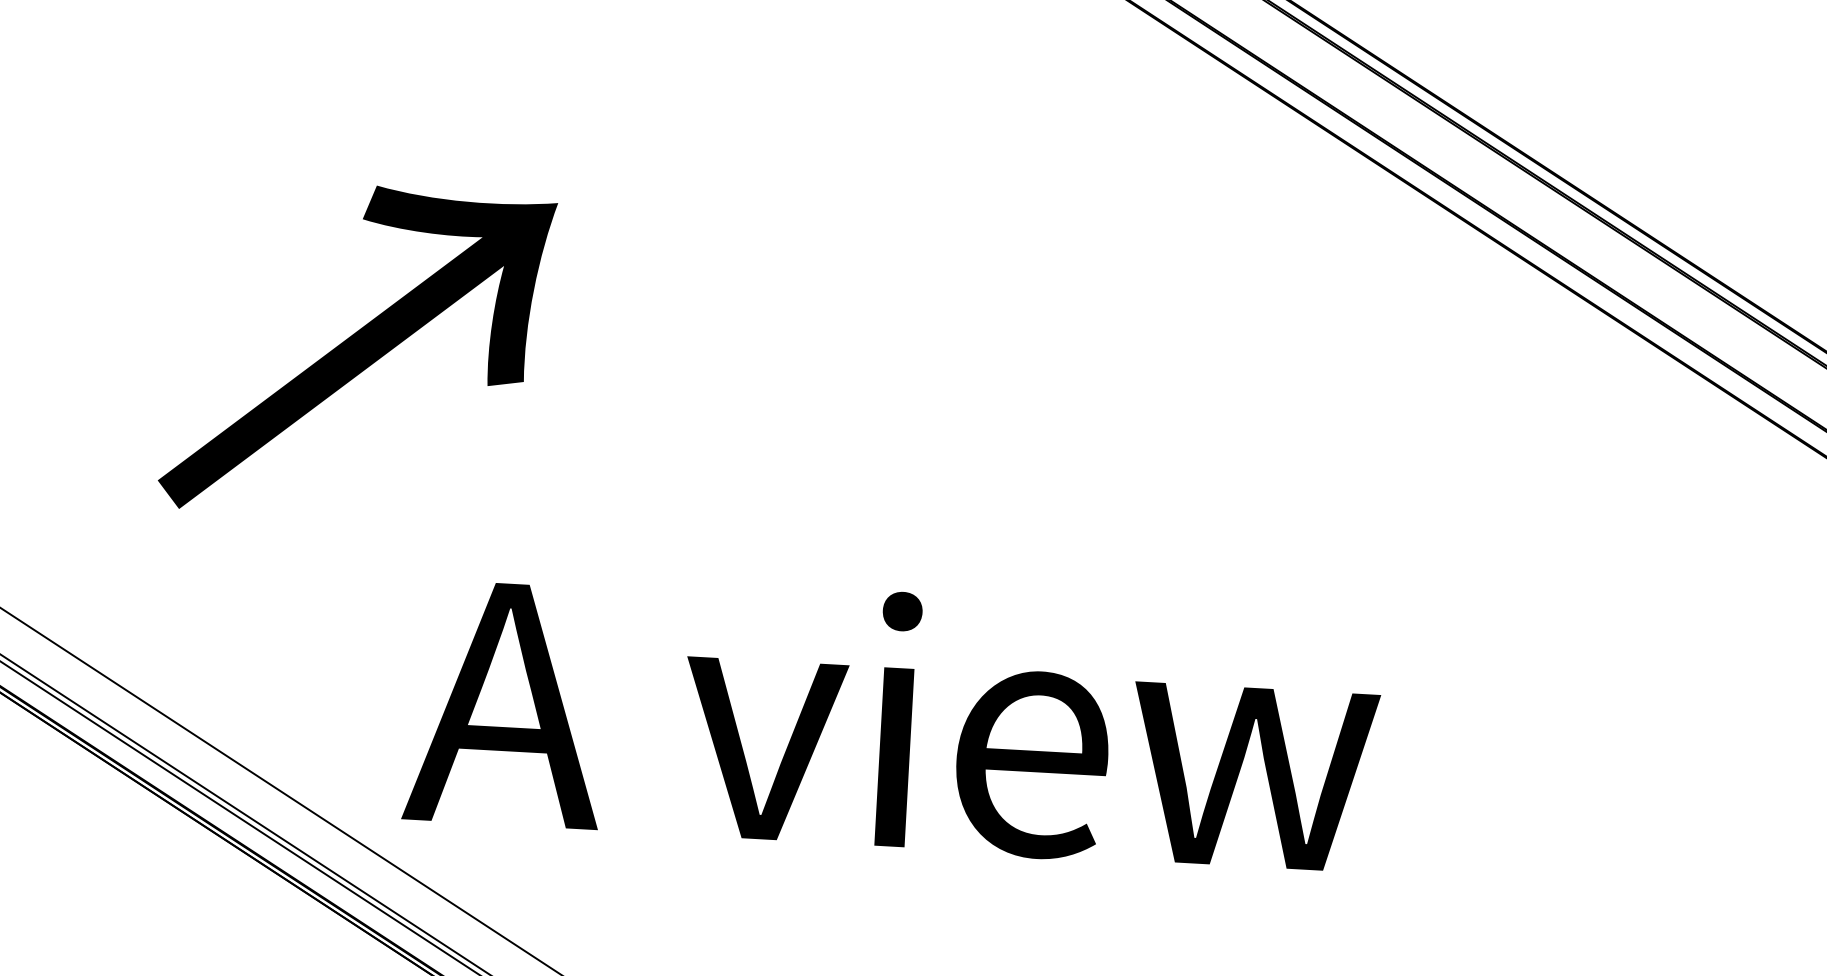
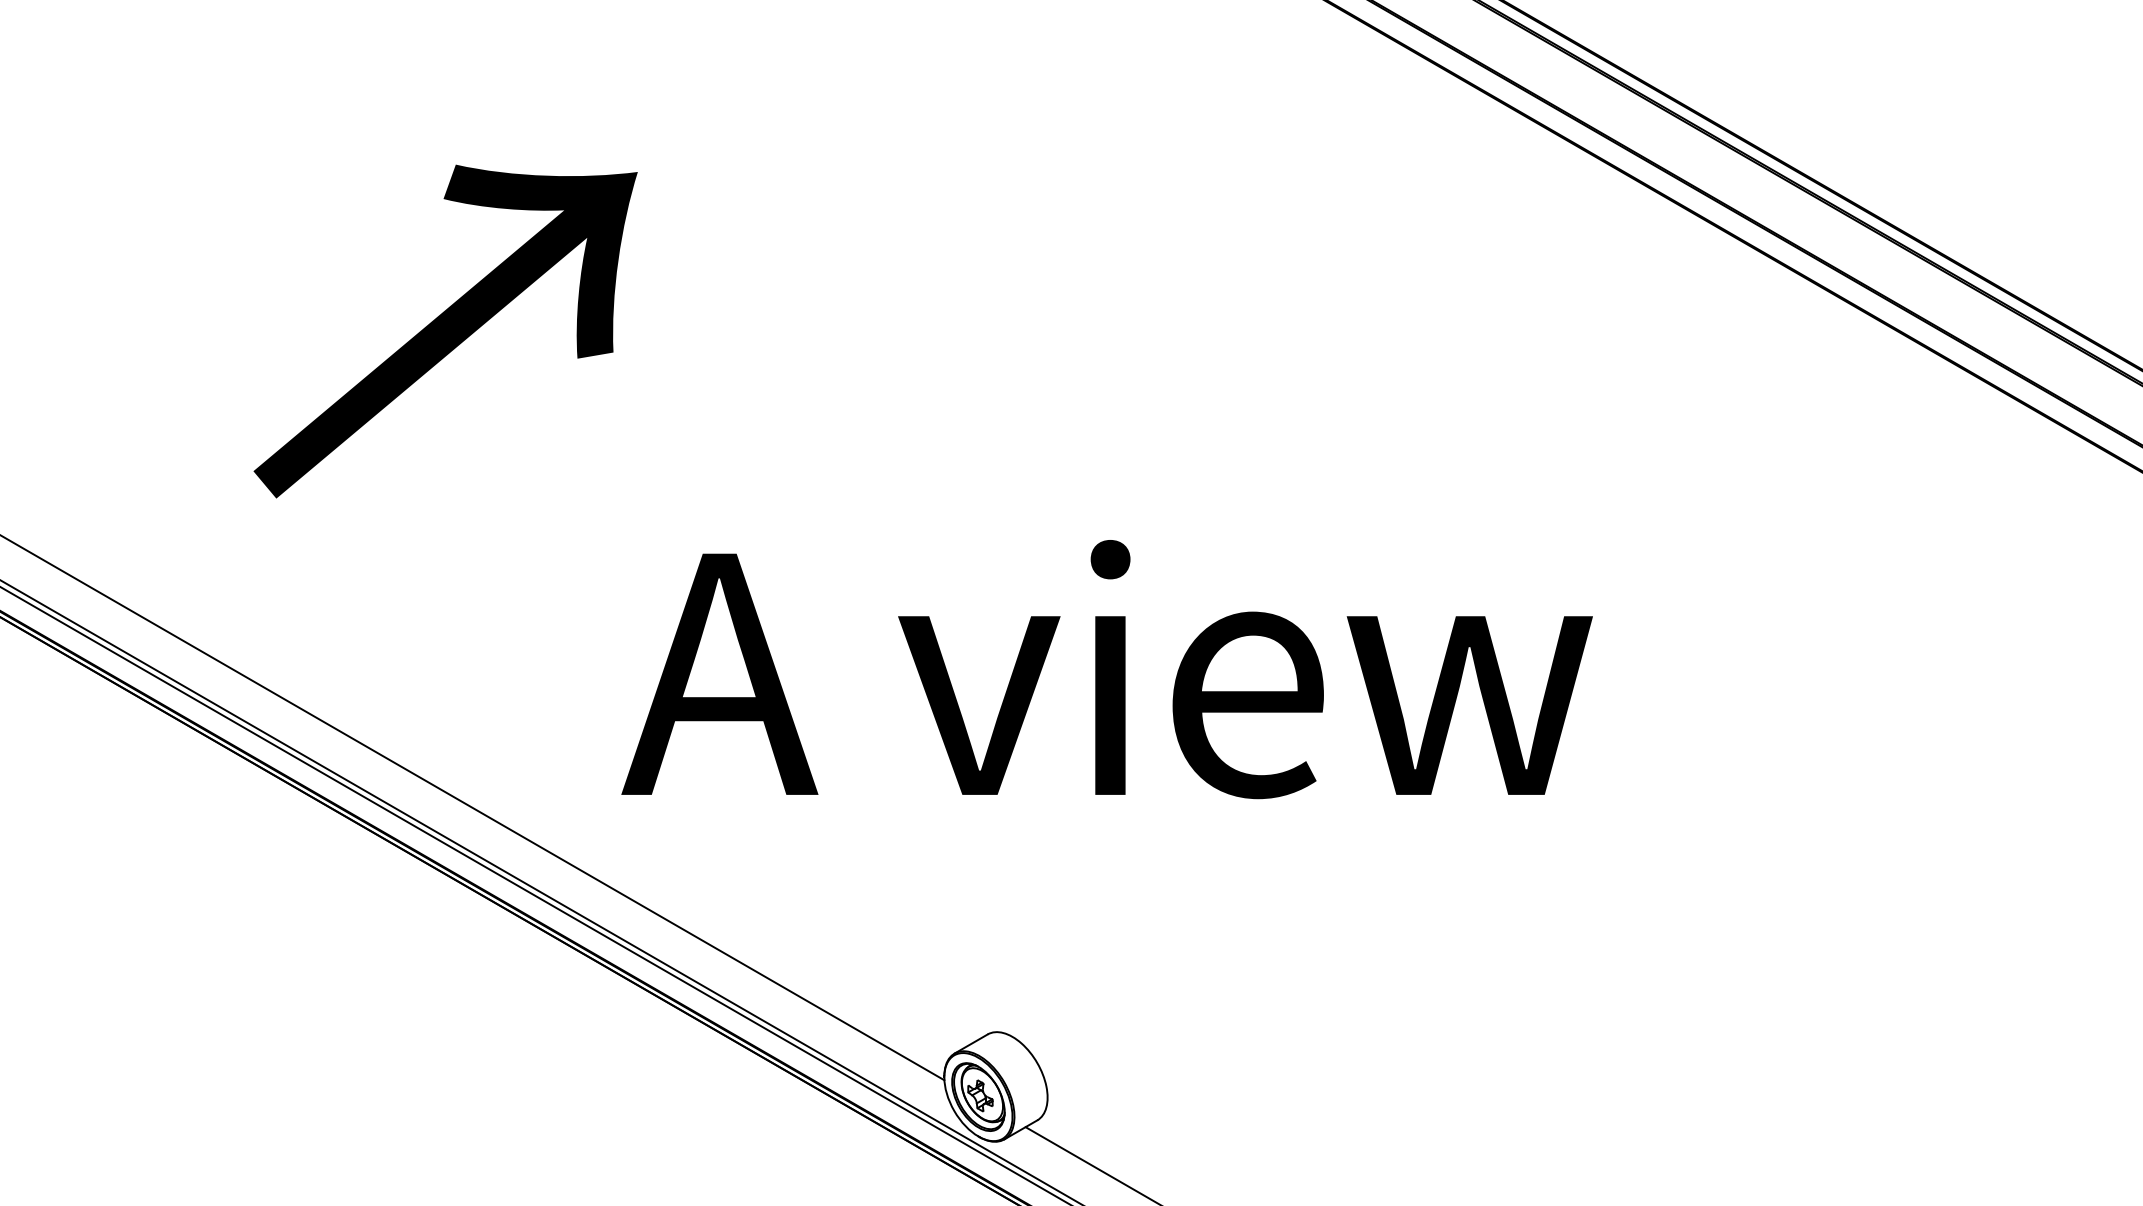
text: (357, 351) -> (445, 331), moved
text: (892, 721) -> (1106, 669), moved

